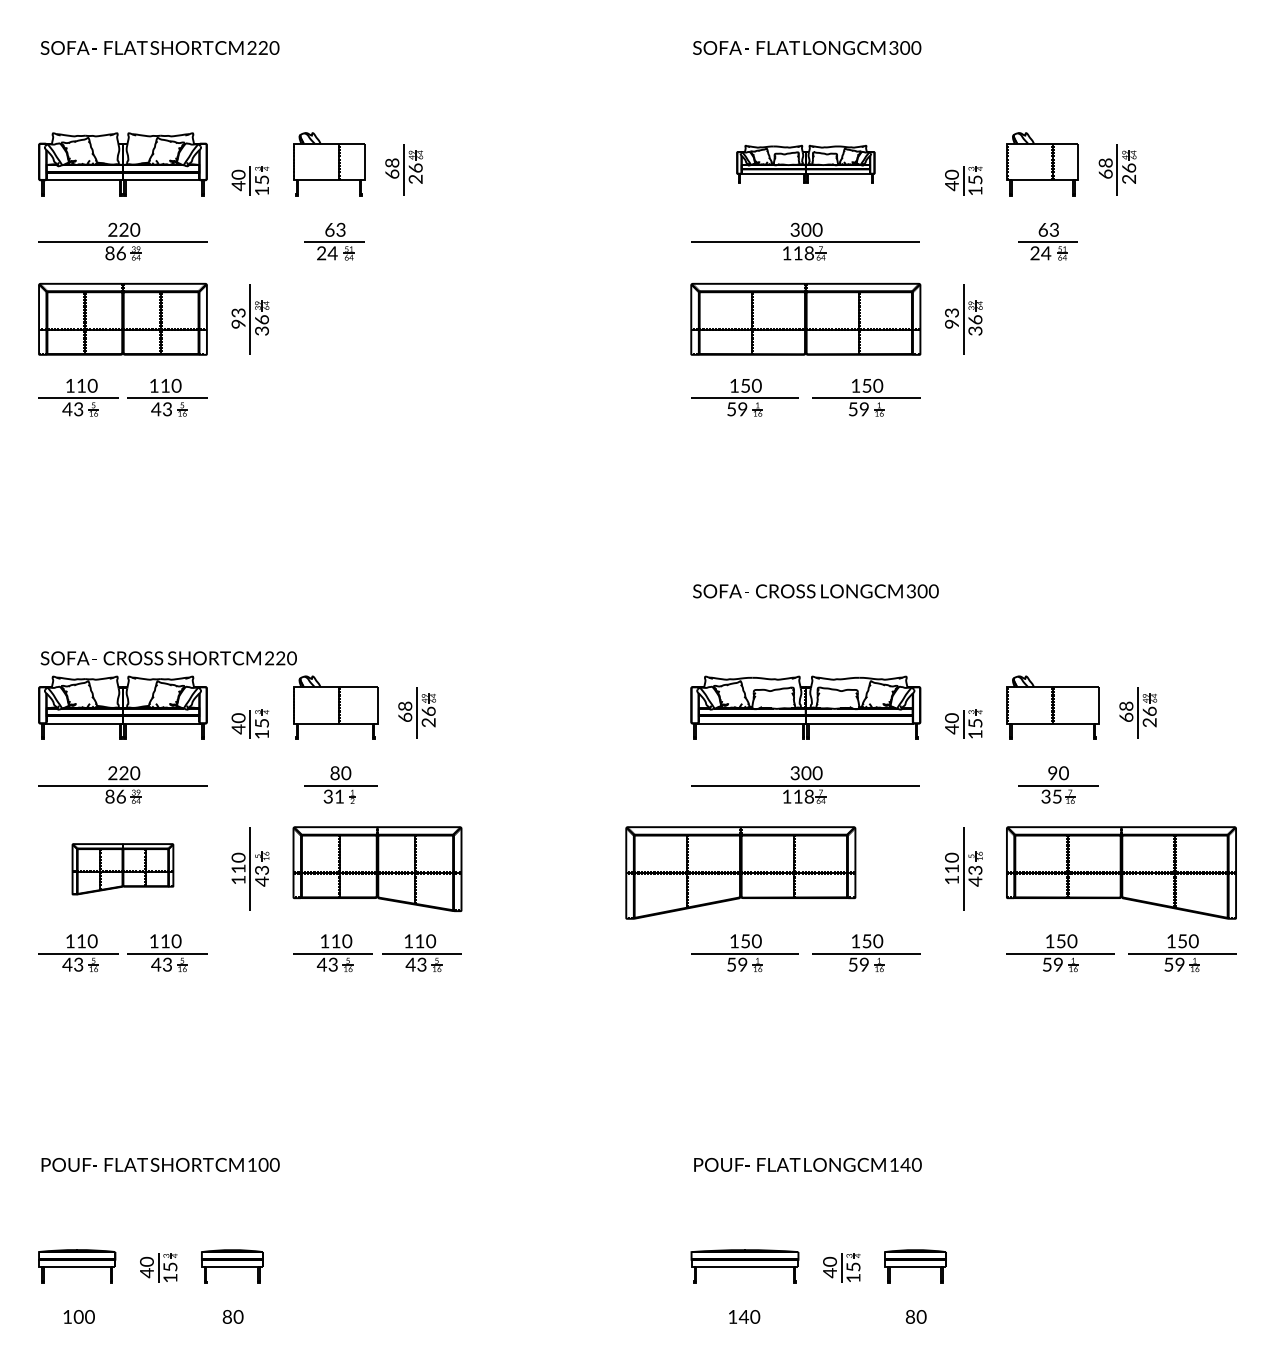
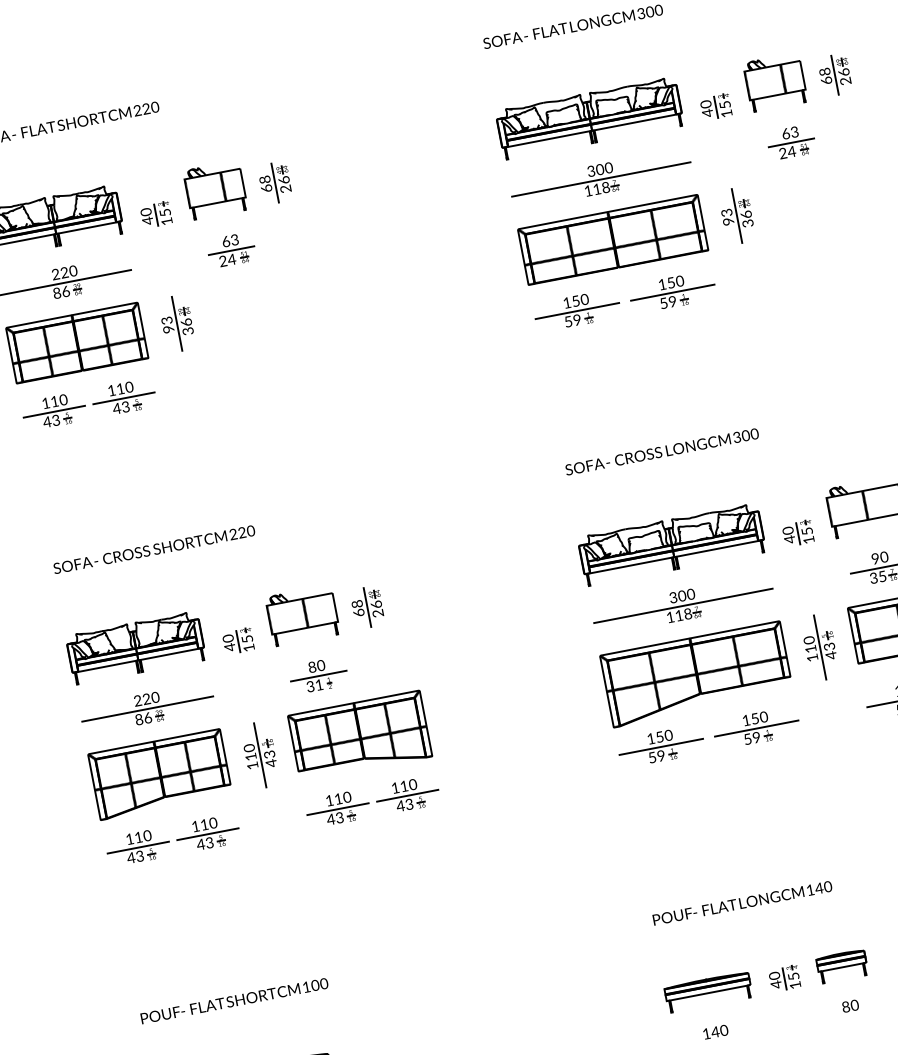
part: (805, 164) -> (589, 118), size x1.67
text: (168, 658) -> (154, 549), moved
part: (122, 869) -> (160, 774), size x1.67
part: (740, 872) -> (696, 674), moved

